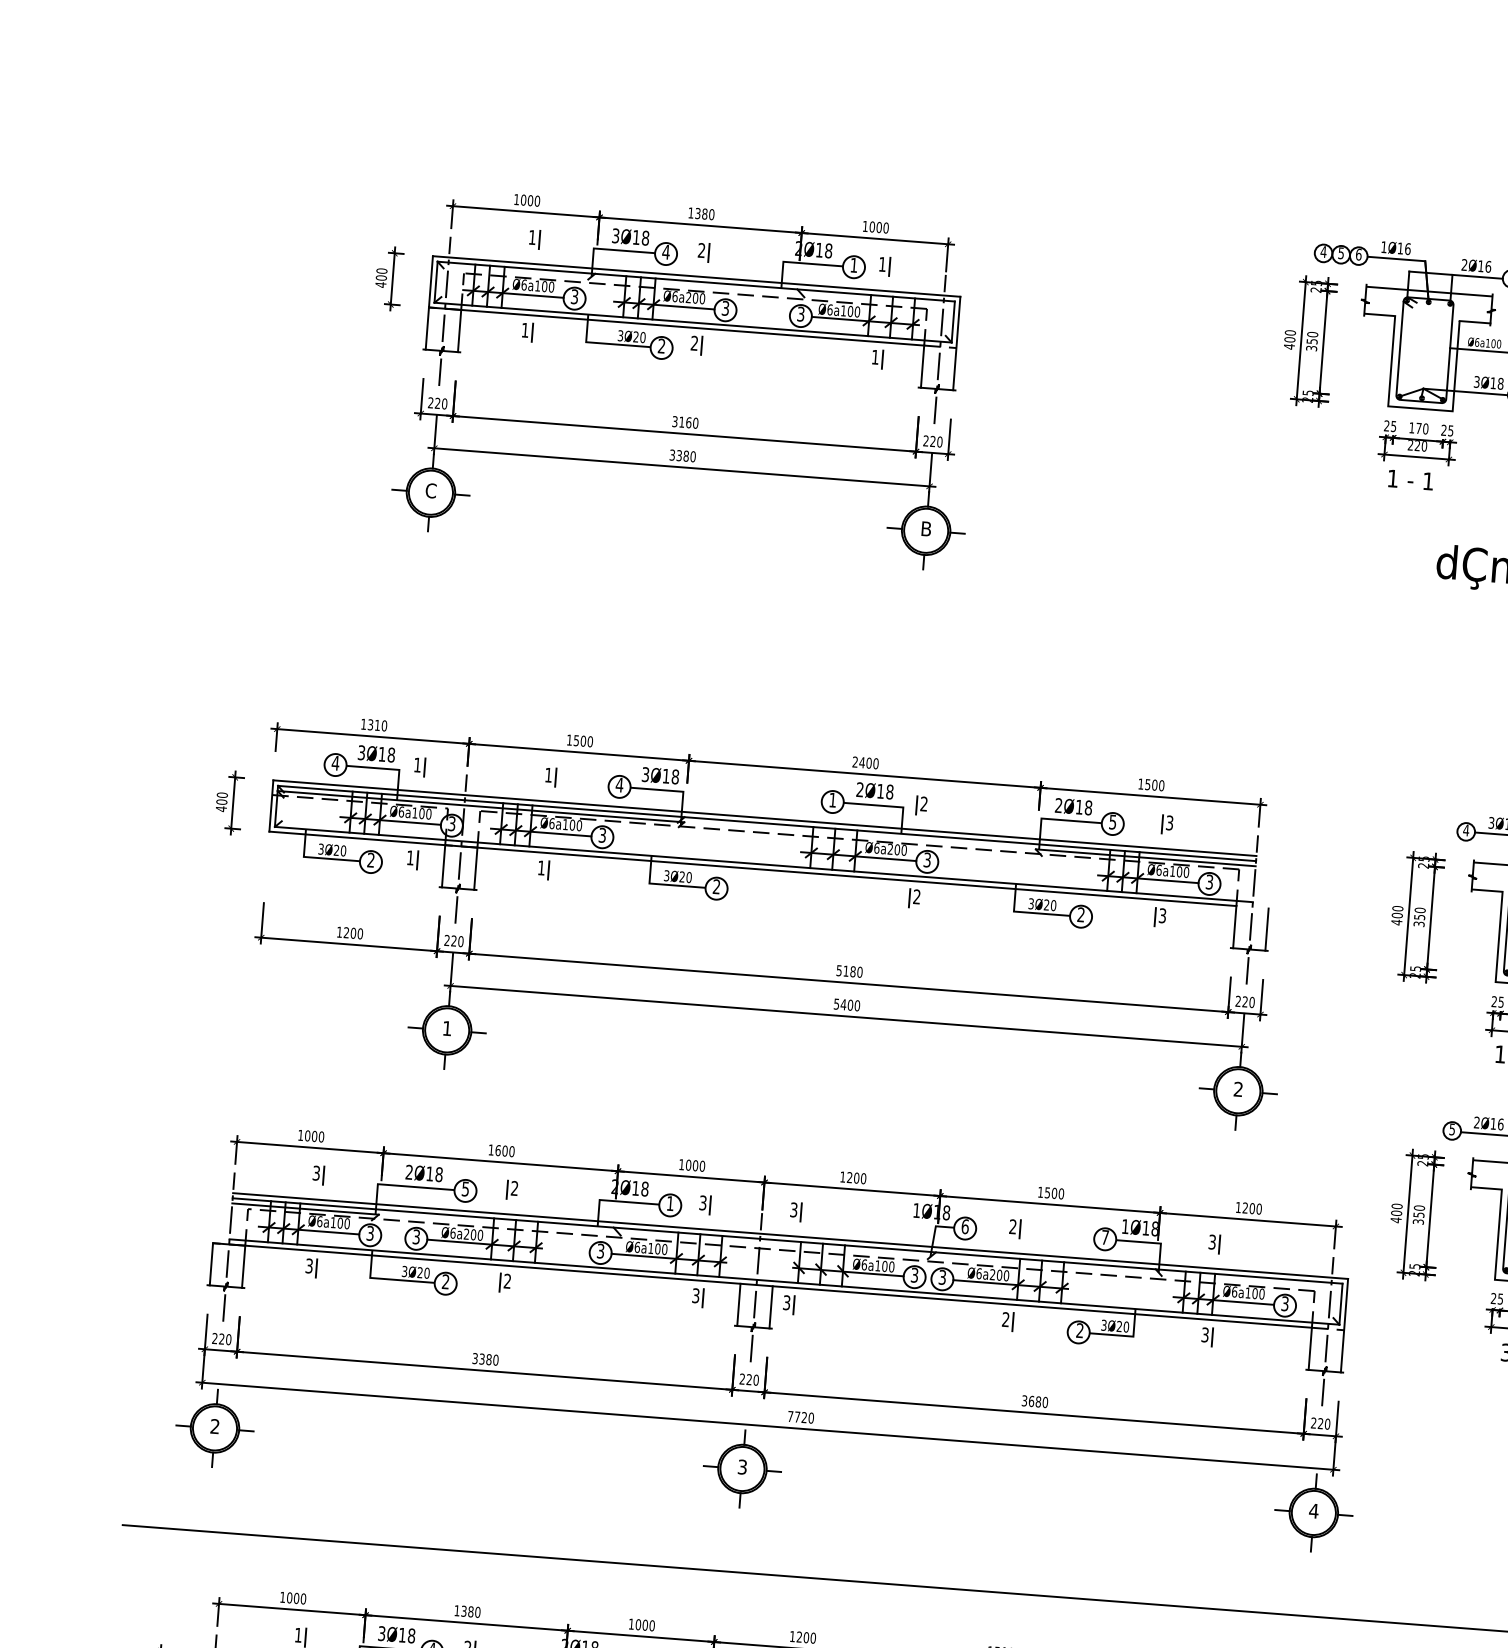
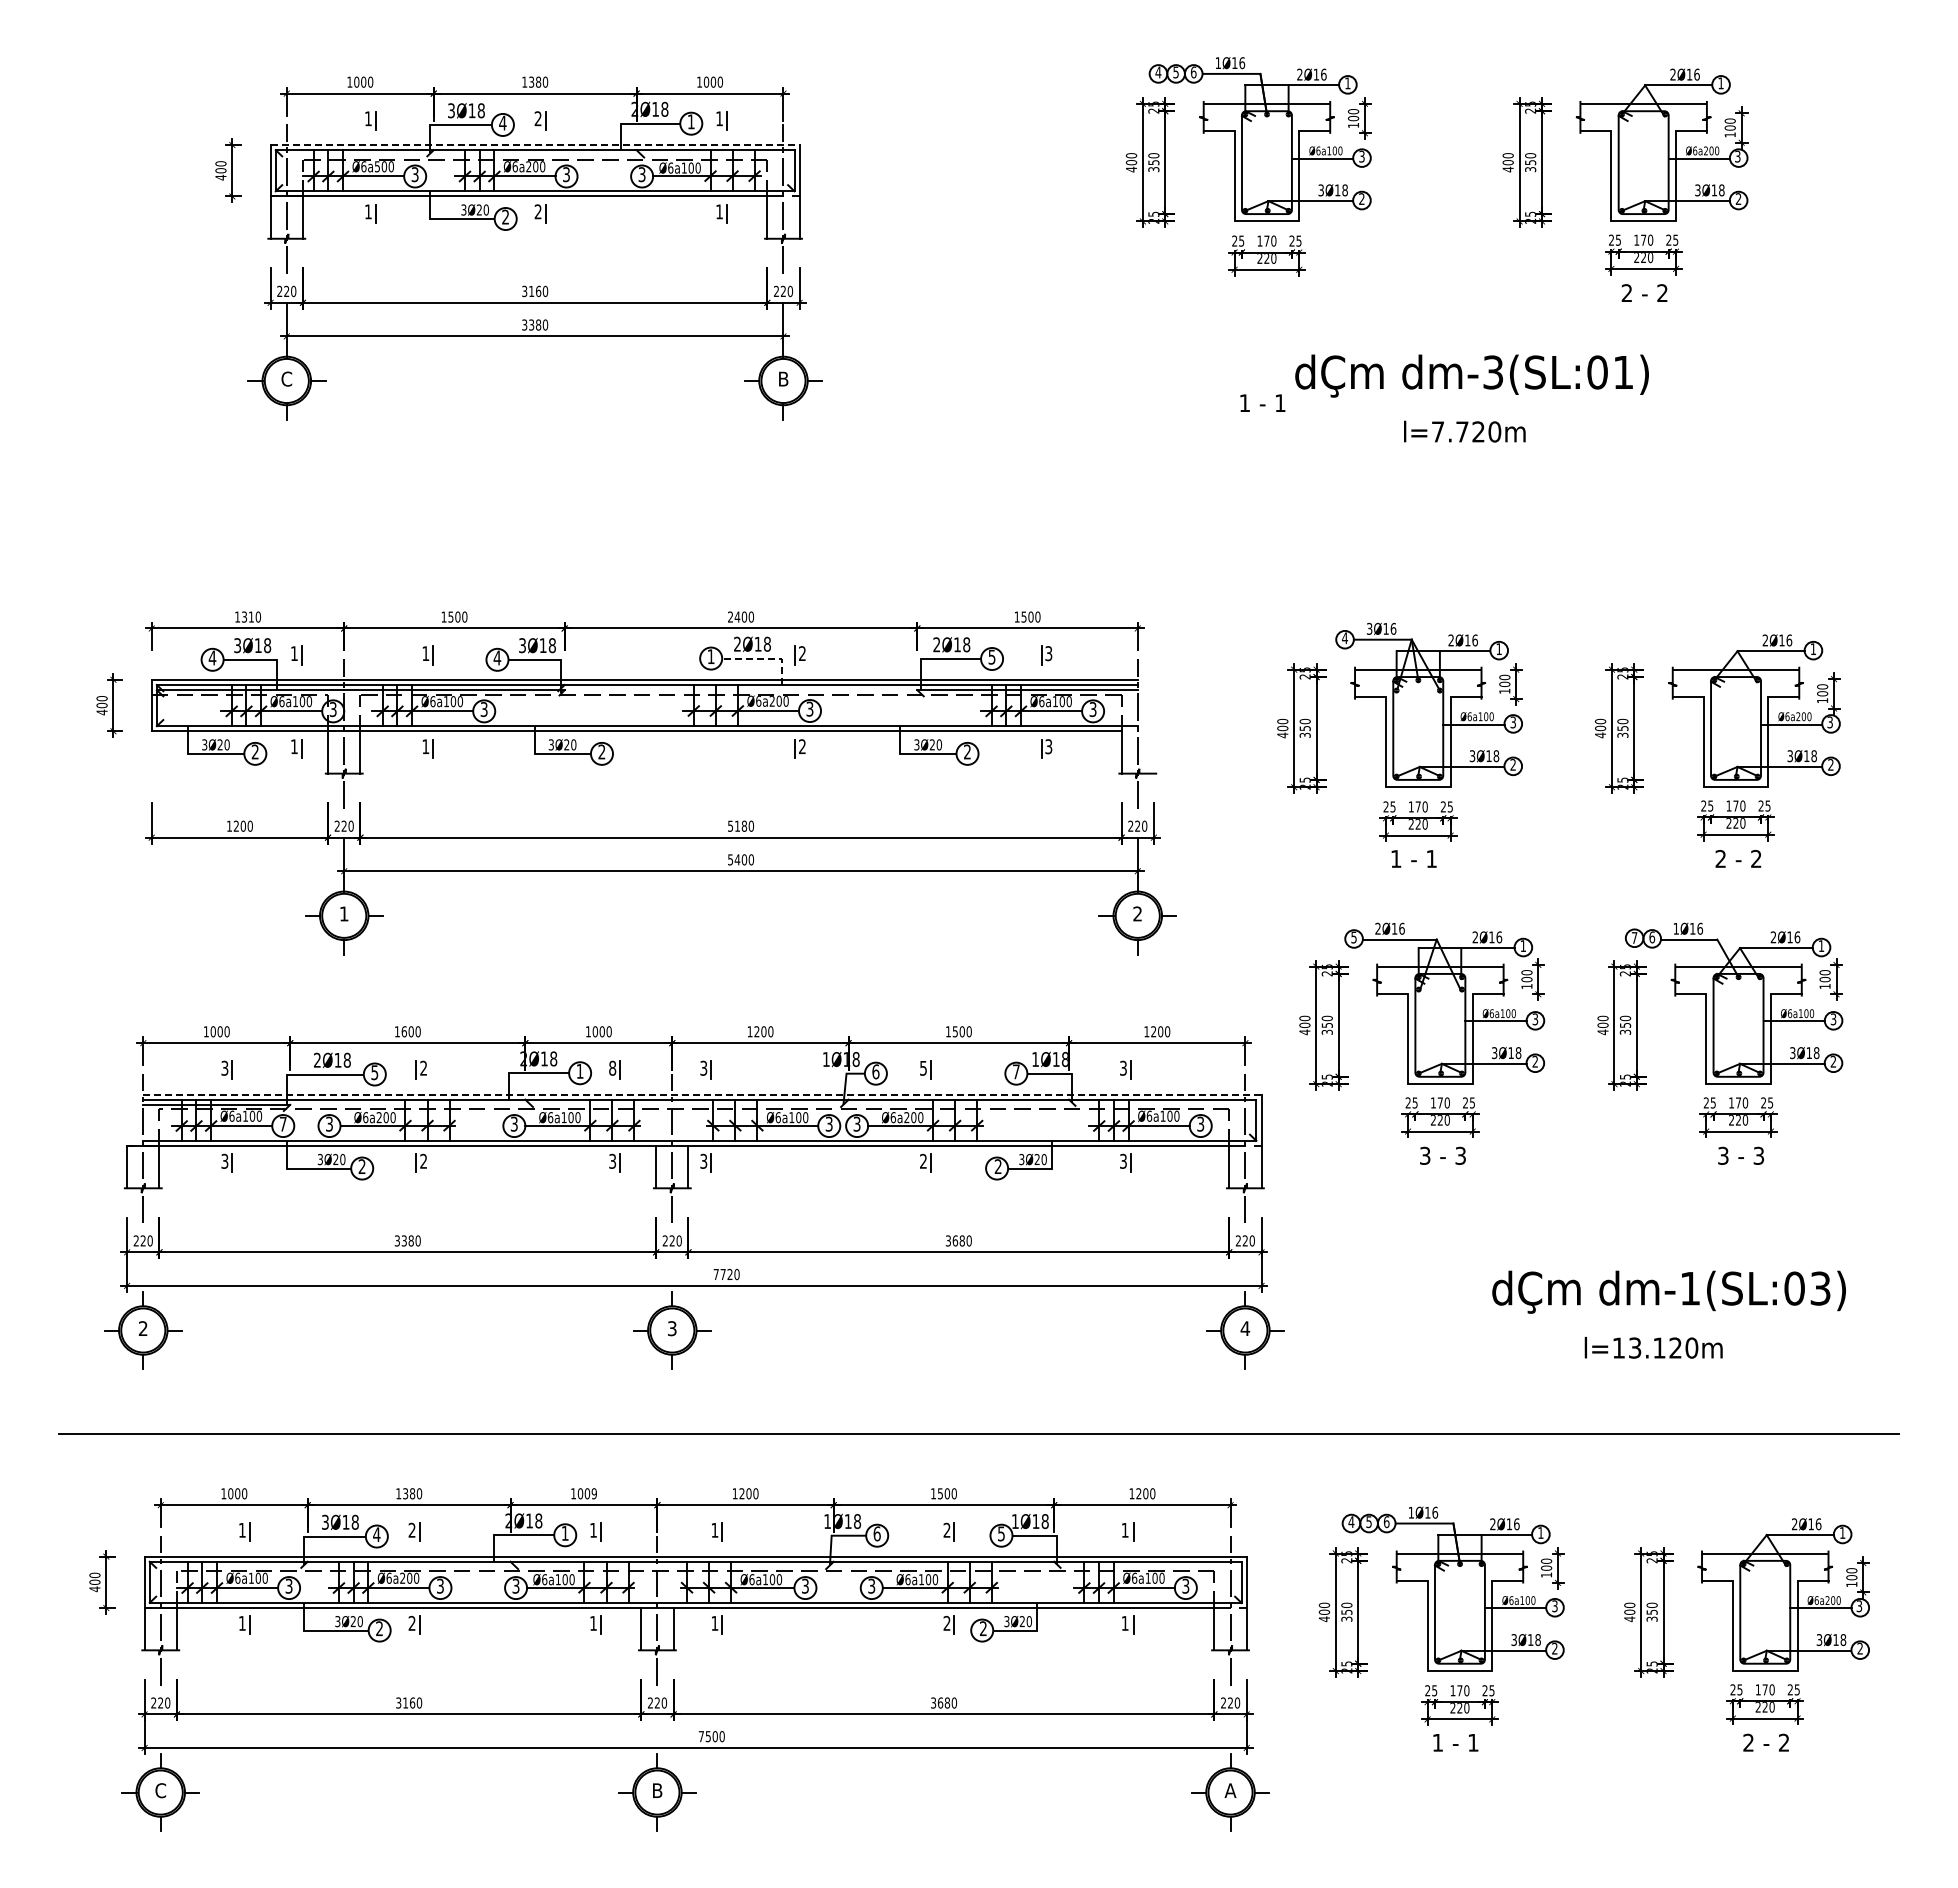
line: (696, 276) -> (535, 145), solid -> dashed
text: (536, 285) -> (376, 166), Ø6a100 -> Ø6a500
text: (1410, 479) -> (1262, 402), moved
line: (887, 806) -> (766, 658), solid -> dashed
line: (1266, 929) -> (1153, 752), removed
text: (703, 1202) -> (612, 1067), 3 -> 8
text: (1013, 1226) -> (923, 1067), 2 -> 5
text: (369, 1232) -> (282, 1123), 3 -> 7
line: (790, 1236) -> (702, 1094), solid -> dashed
text: (651, 1625) -> (593, 1493), 1000 -> 1009

